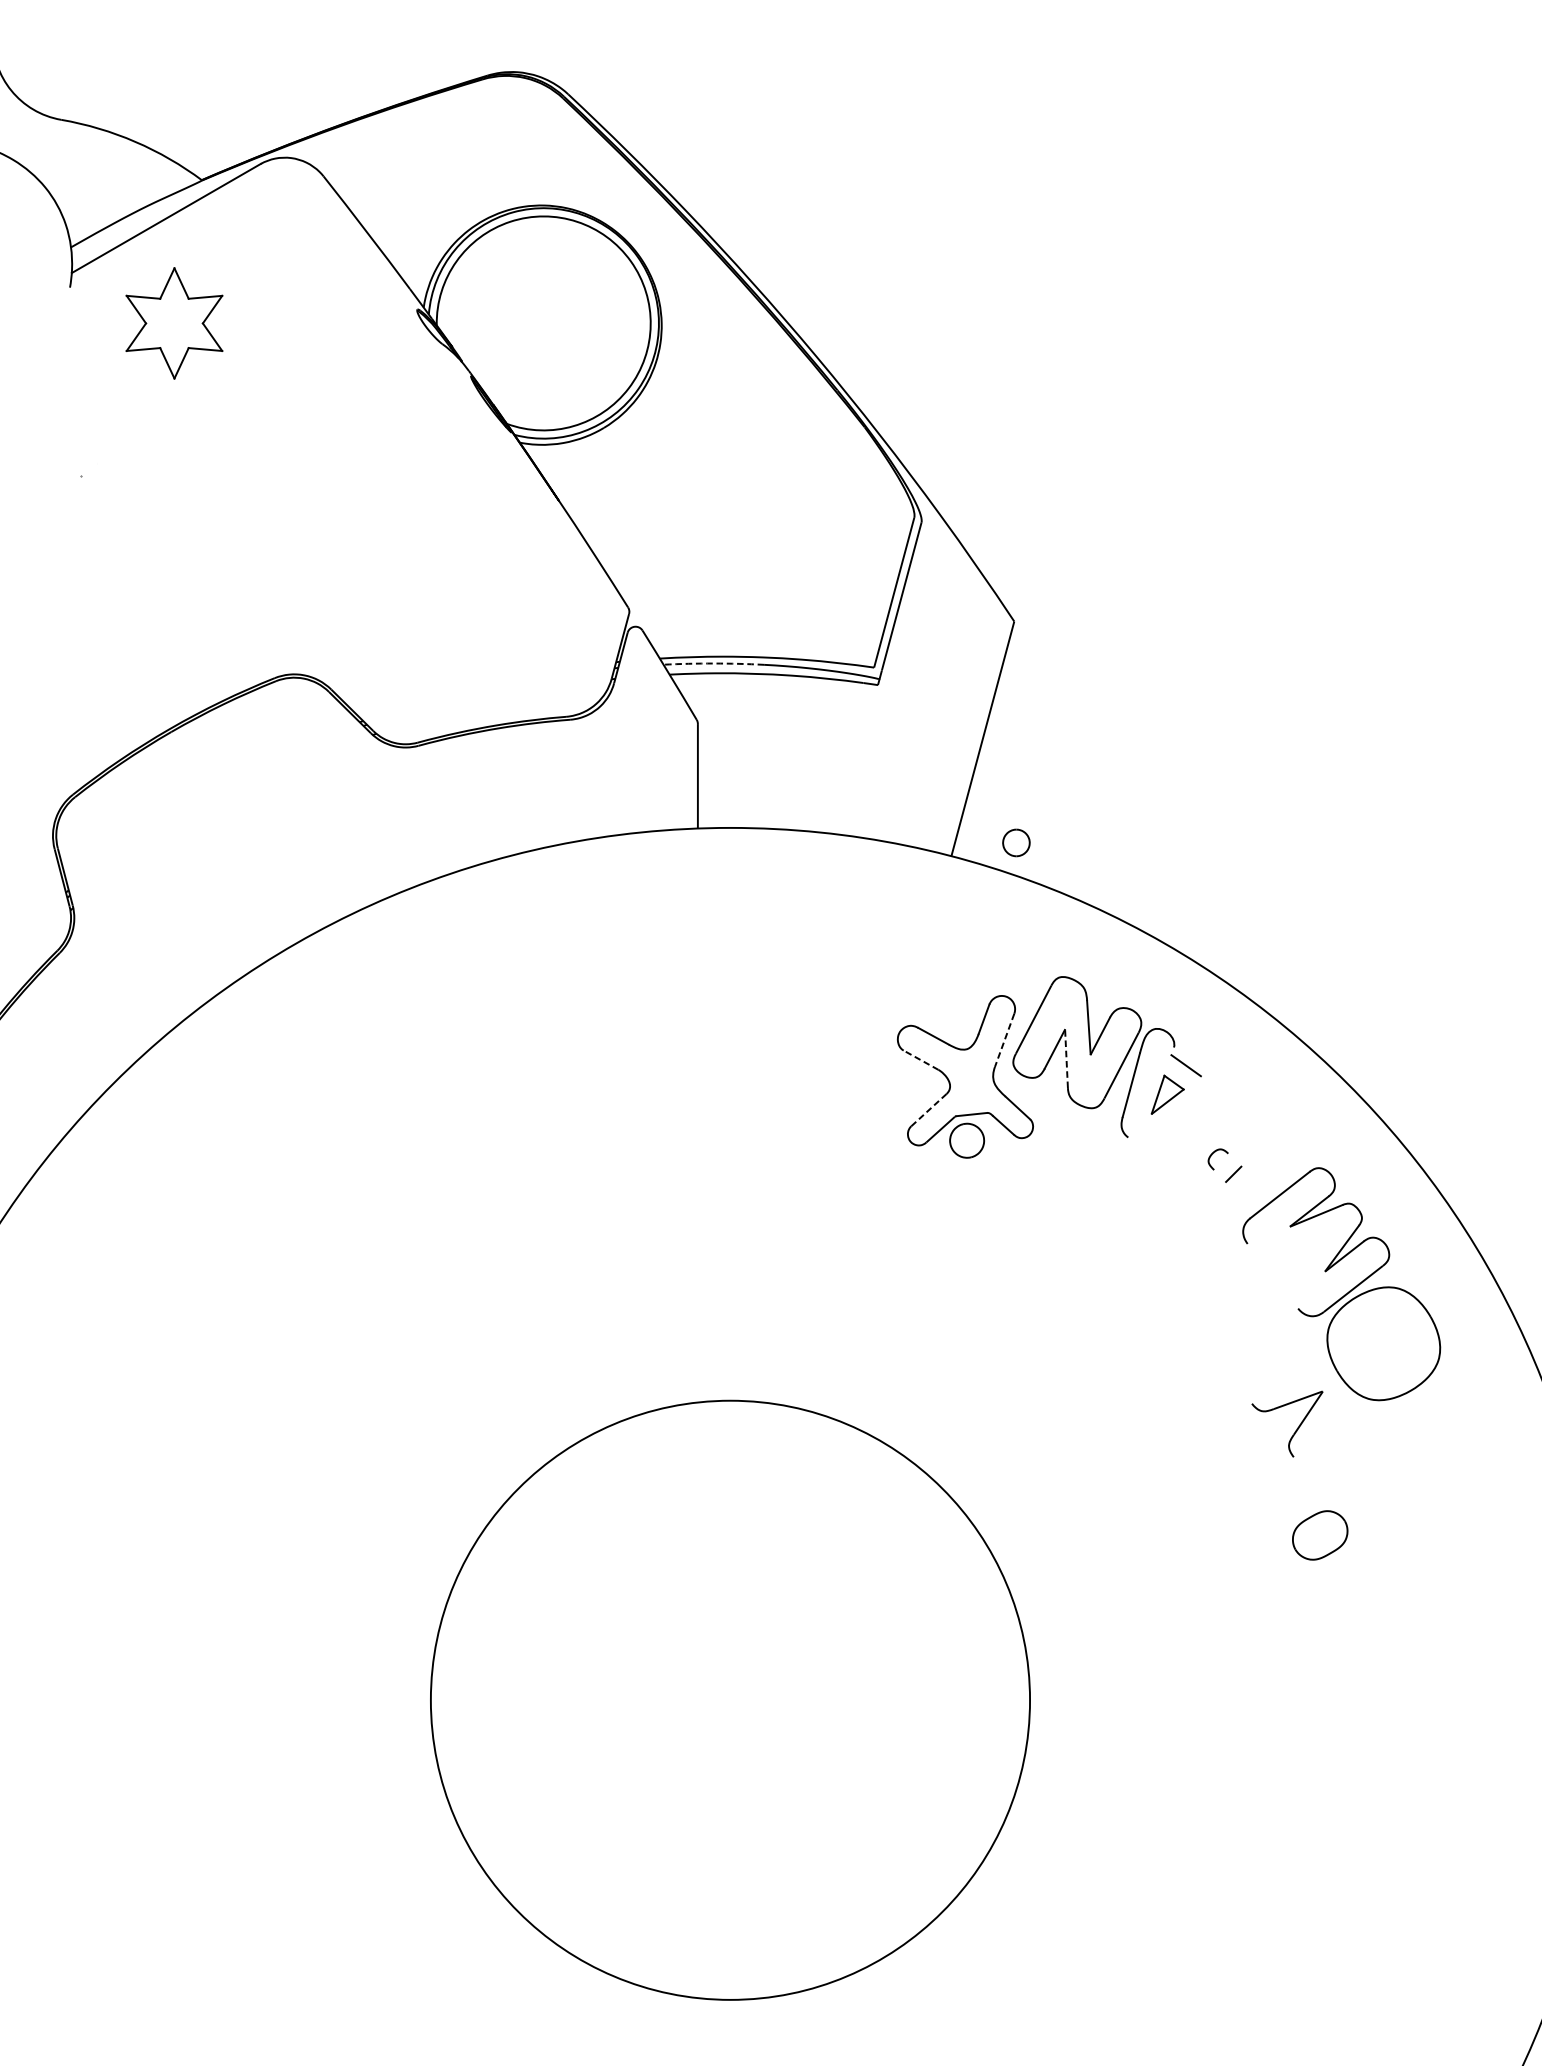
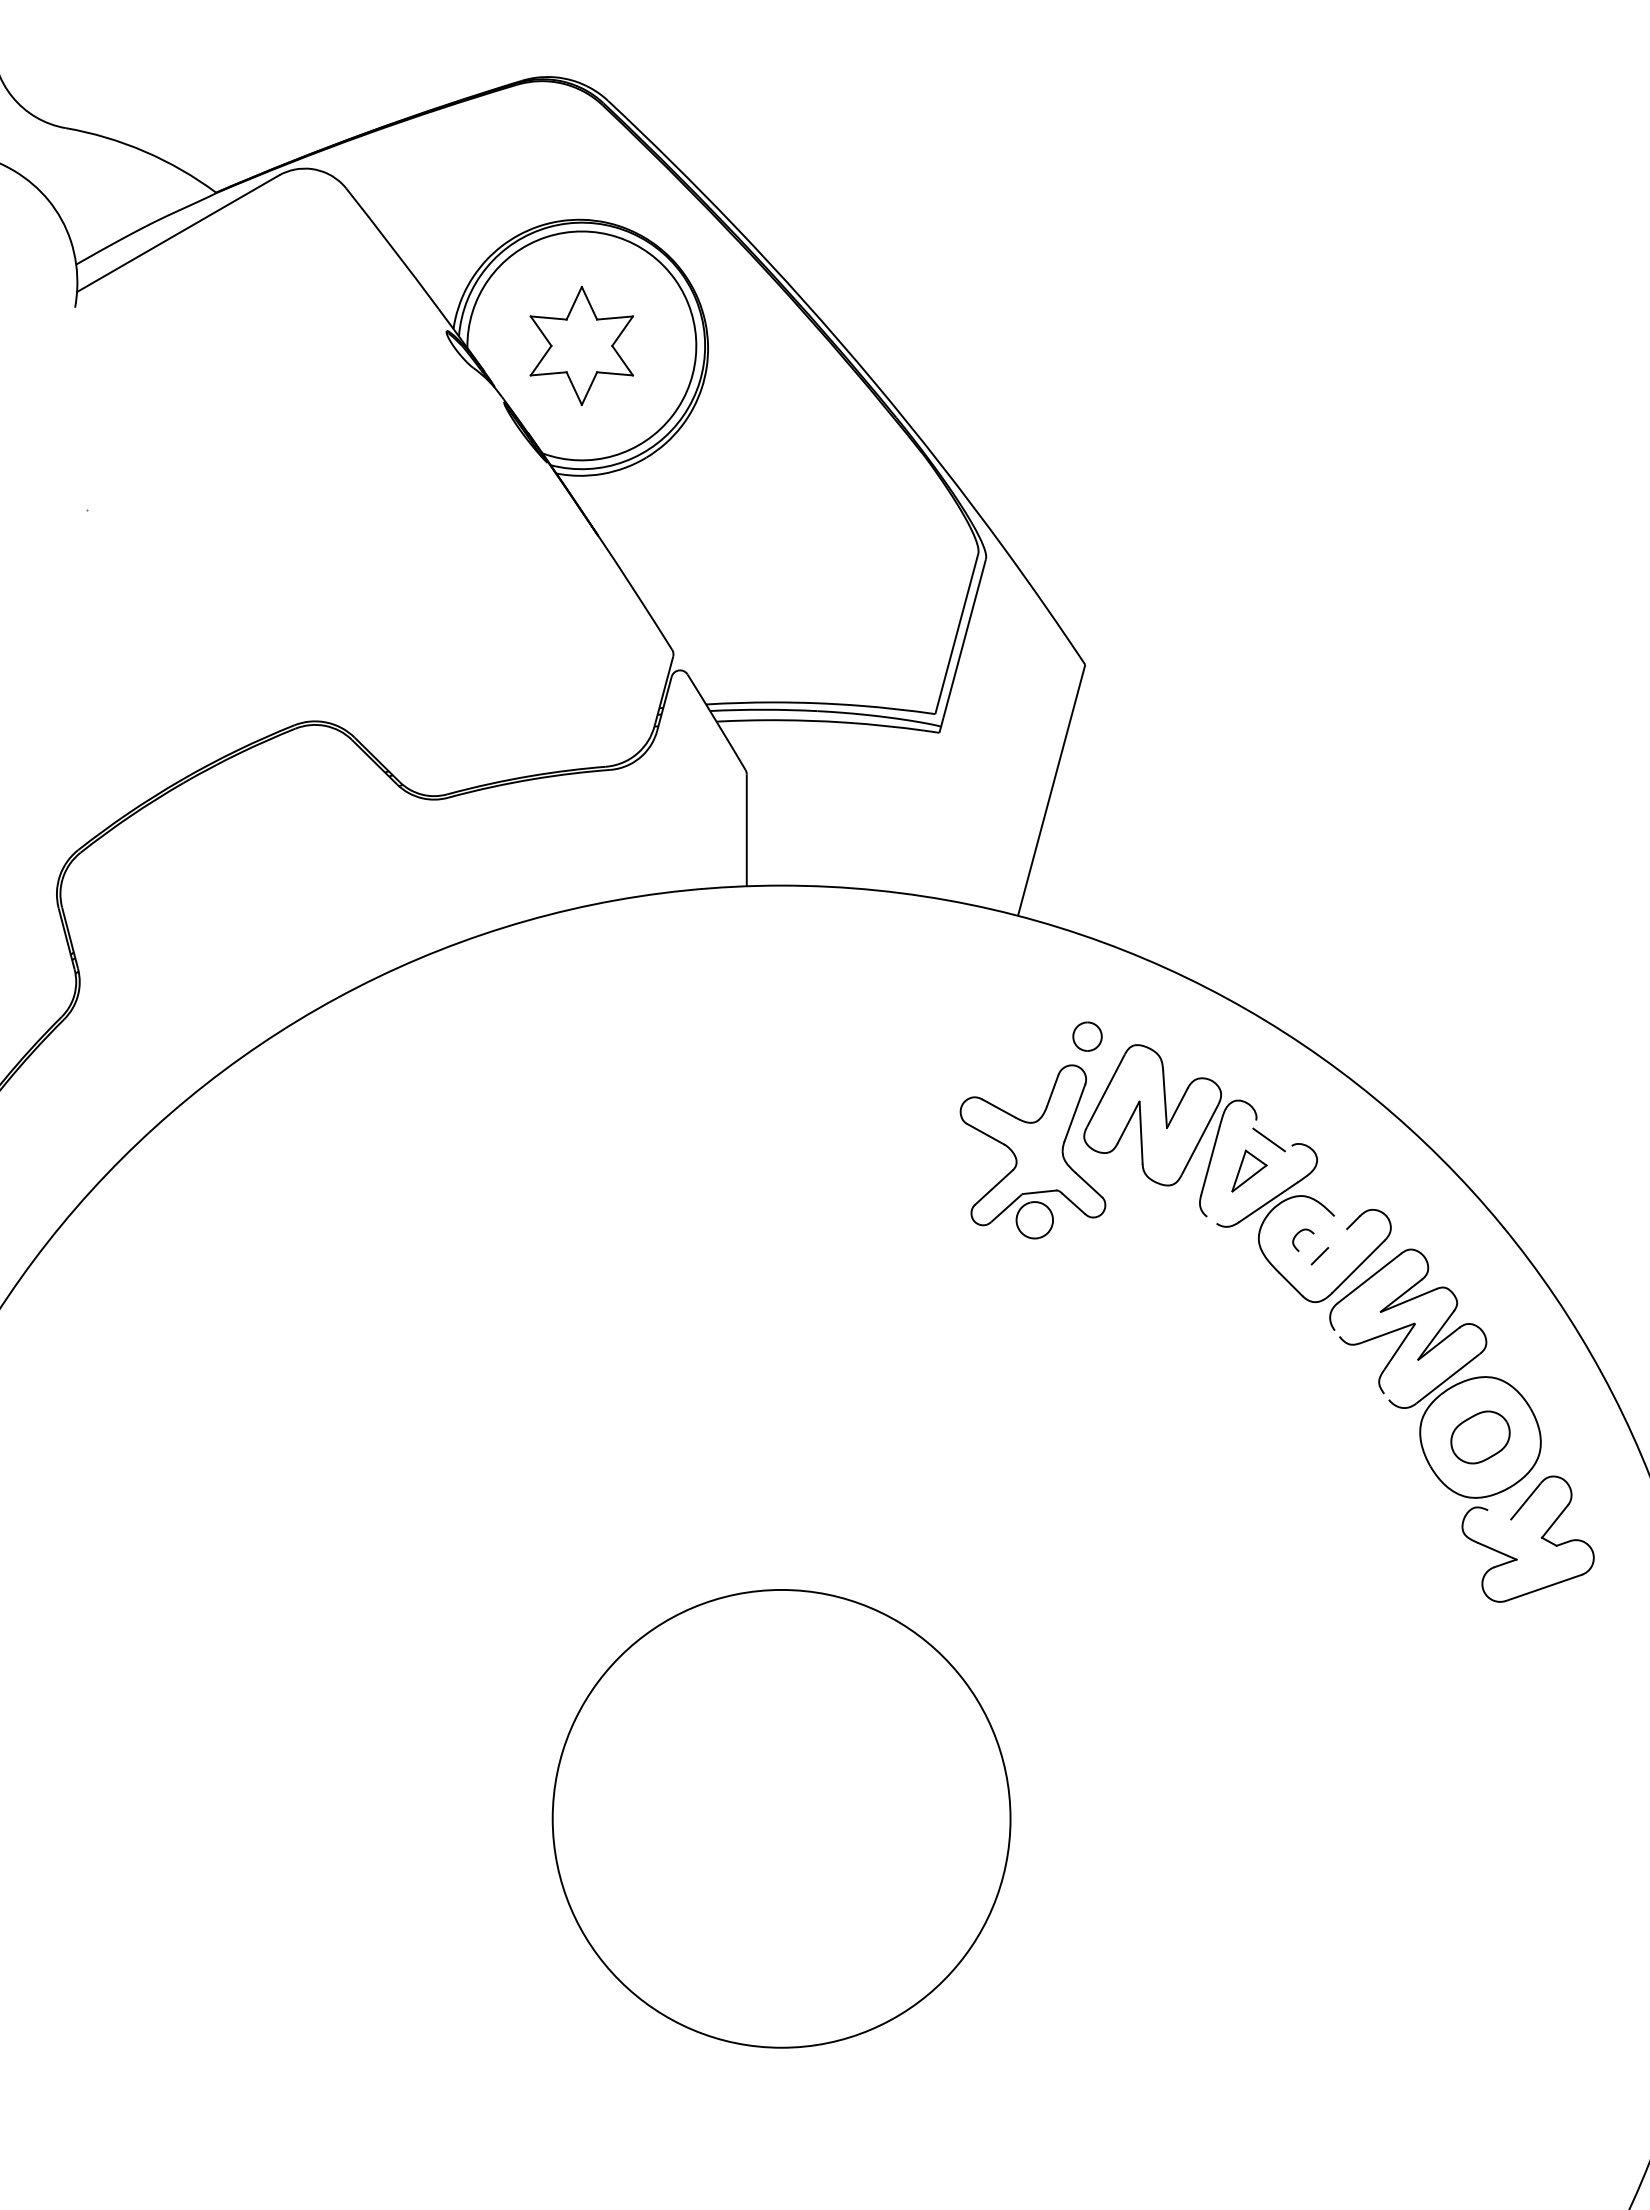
part: (174, 323) -> (581, 345), moved
arc: (713, 663) -> (763, 709), dashed -> solid
part: (1016, 842) -> (1087, 1036), moved
line: (1004, 1040) -> (1074, 1113), dashed -> solid
line: (1066, 1058) -> (1141, 1132), dashed -> solid
line: (921, 1059) -> (985, 1133), dashed -> solid
line: (929, 1110) -> (994, 1187), dashed -> solid
part: (1233, 1126) -> (1319, 1204), added
part: (1295, 1429) -> (1386, 1364), moved
part: (1440, 1438) -> (1541, 1538), added
part: (1320, 1535) -> (1480, 1437), moved
circle: (730, 1699) -> (781, 1818), size x0.71

